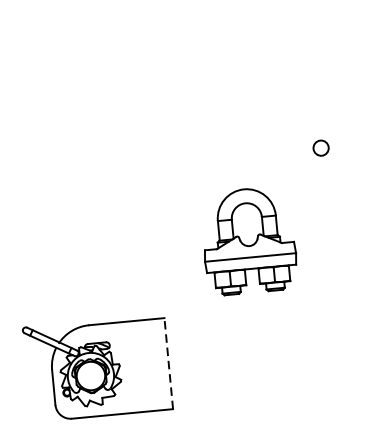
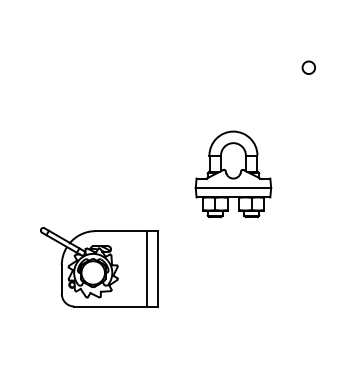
circle: (320, 147) -> (308, 67), moved
line: (169, 363) -> (158, 268), dashed -> solid
line: (154, 364) -> (146, 268), added

